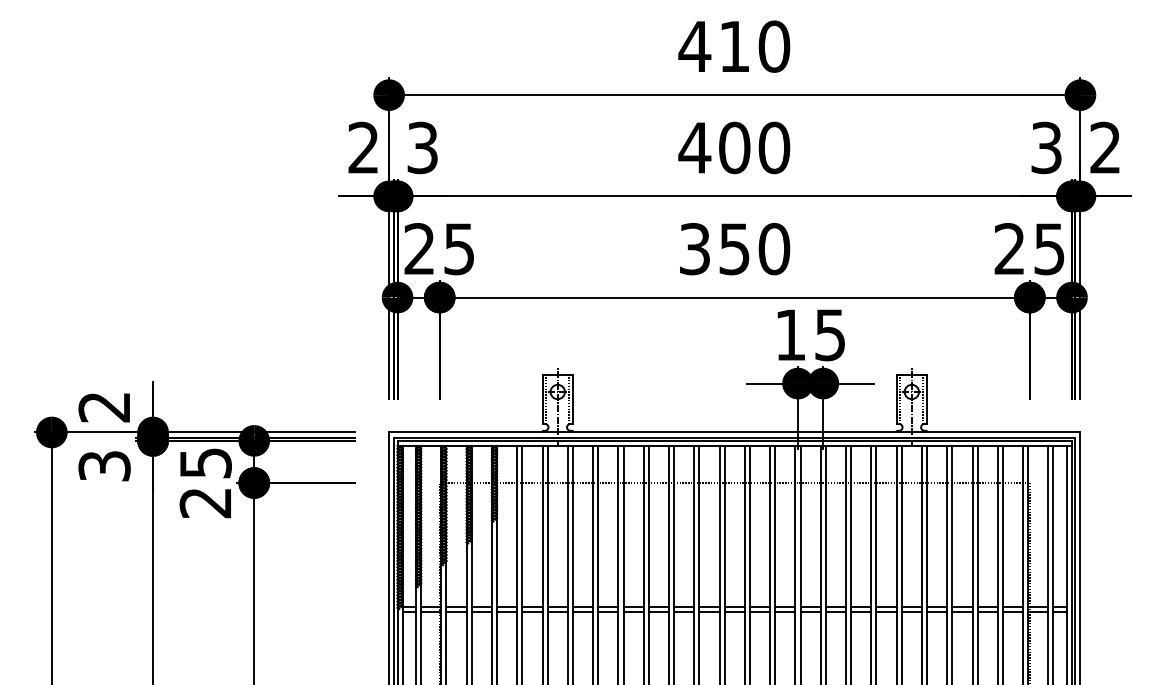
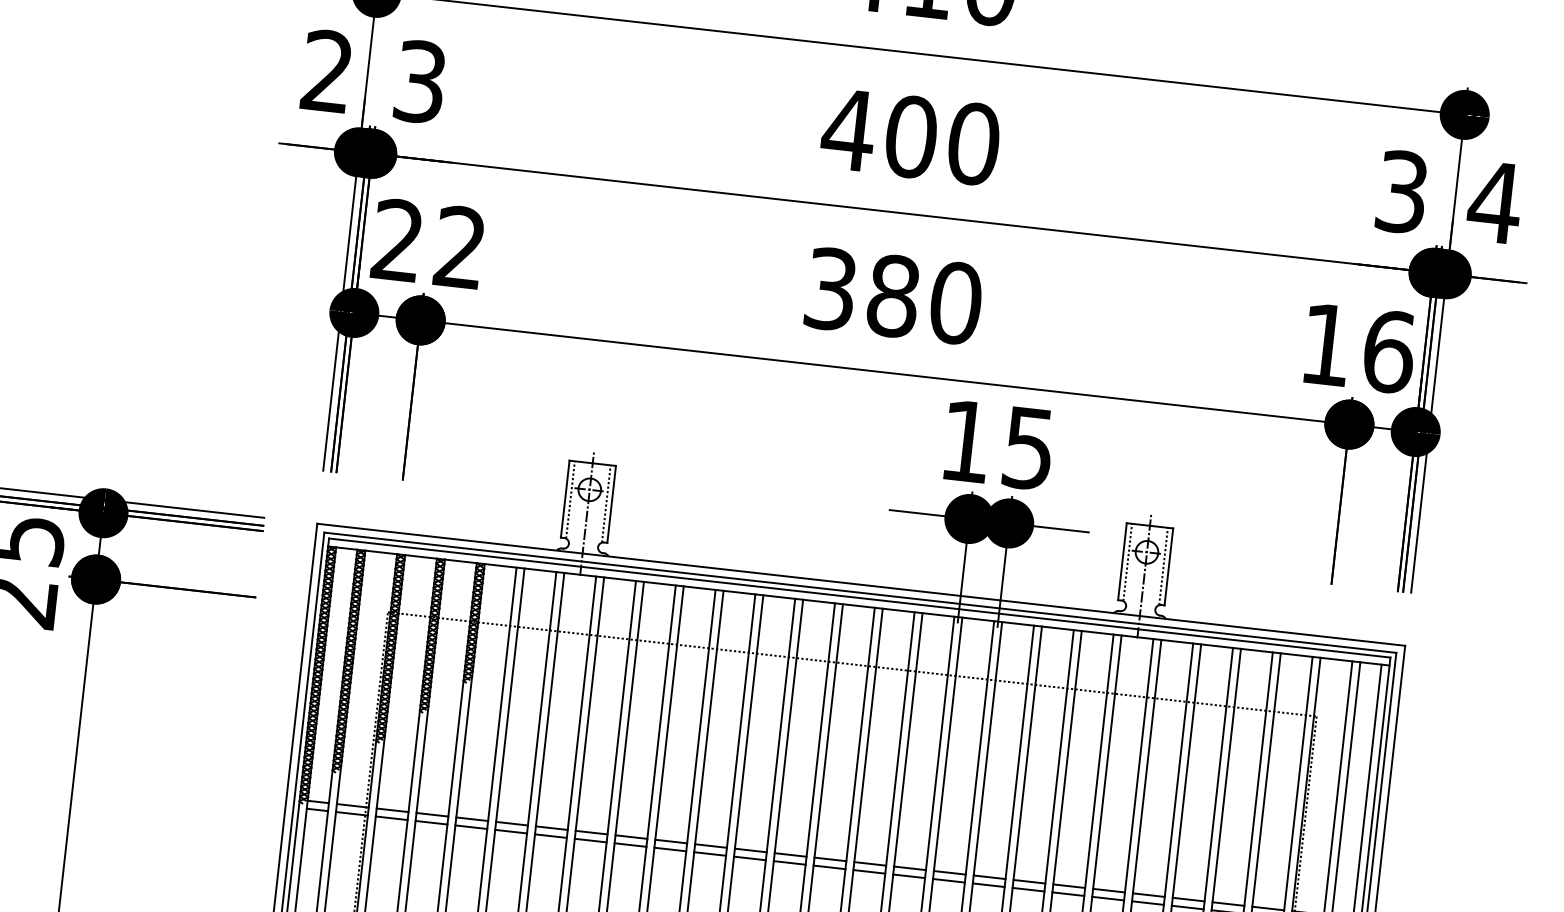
text: (1105, 147) -> (1494, 201), 2 -> 4
text: (458, 249) -> (458, 248), 25 -> 22
text: (734, 249) -> (893, 296), 350 -> 380
text: (1029, 249) -> (1357, 348), 25 -> 16

